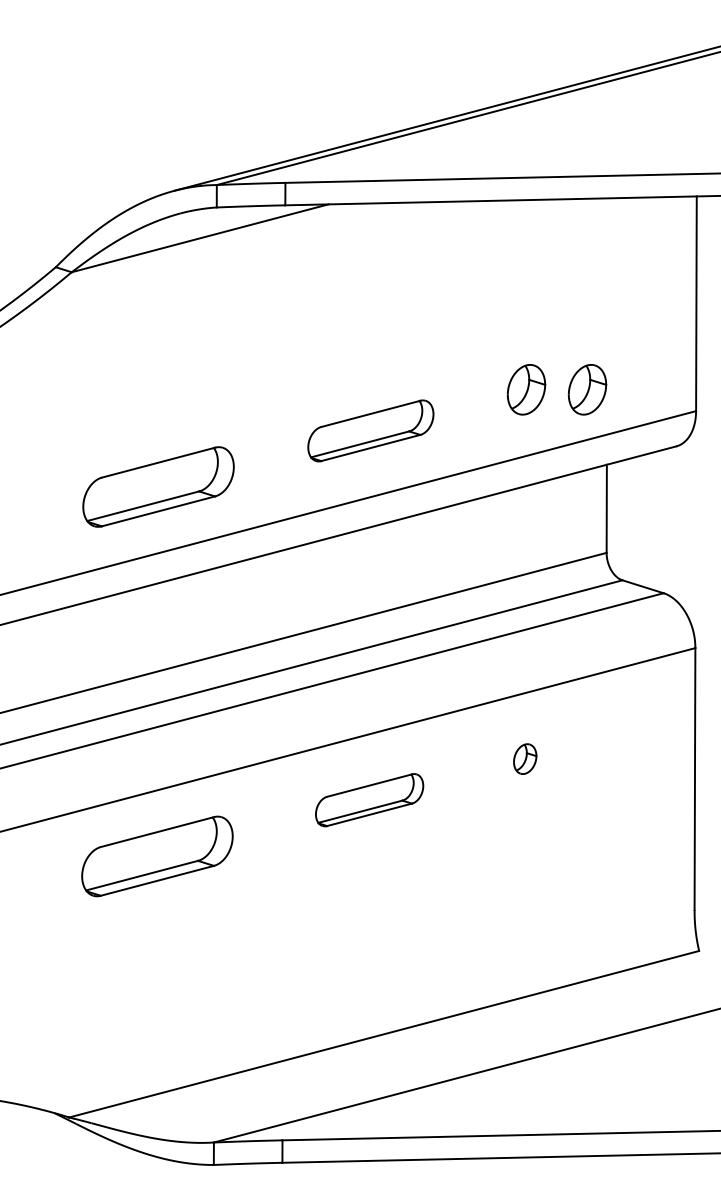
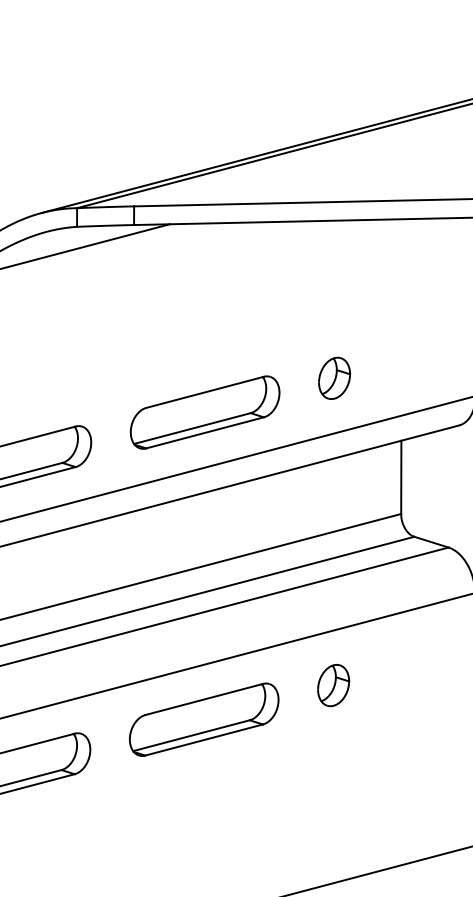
part: (587, 389) -> (385, 378), removed
part: (370, 430) -> (204, 412), size x1.43
part: (524, 758) -> (332, 684), size x1.67
part: (369, 799) -> (204, 719), size x1.67

